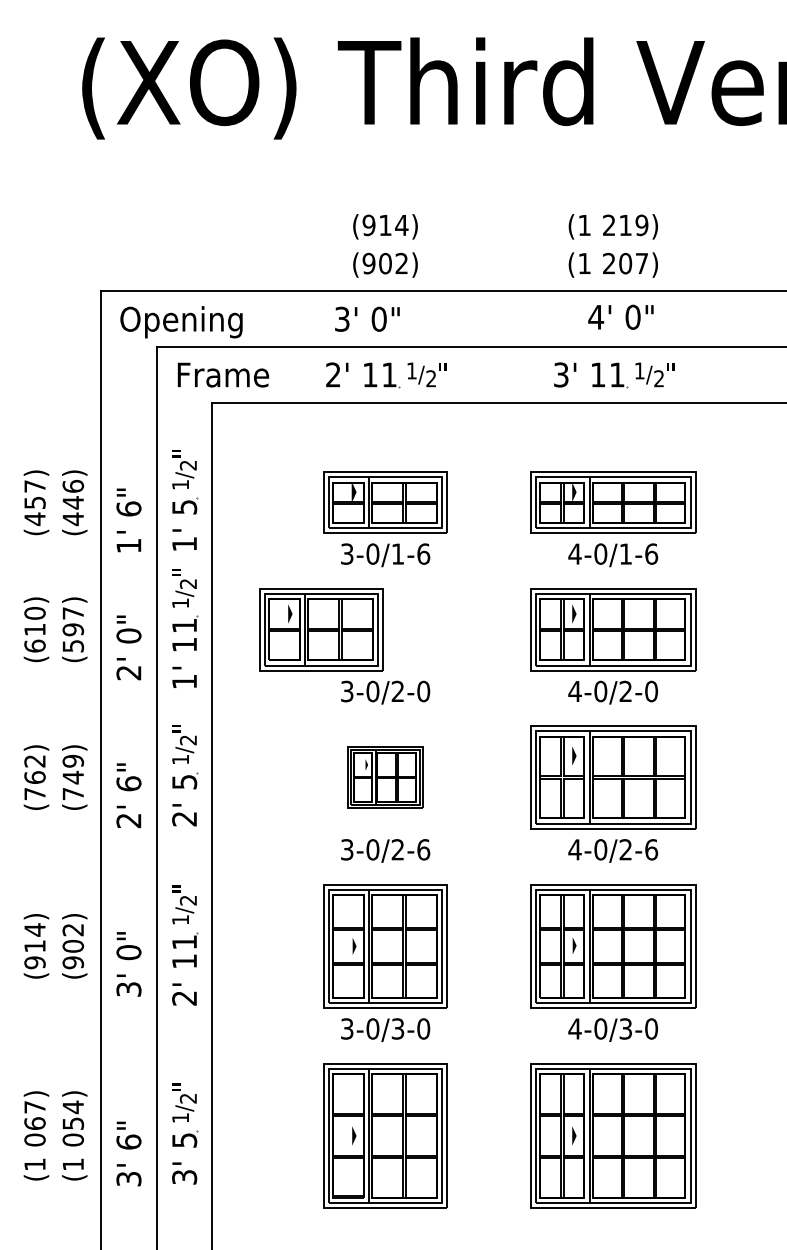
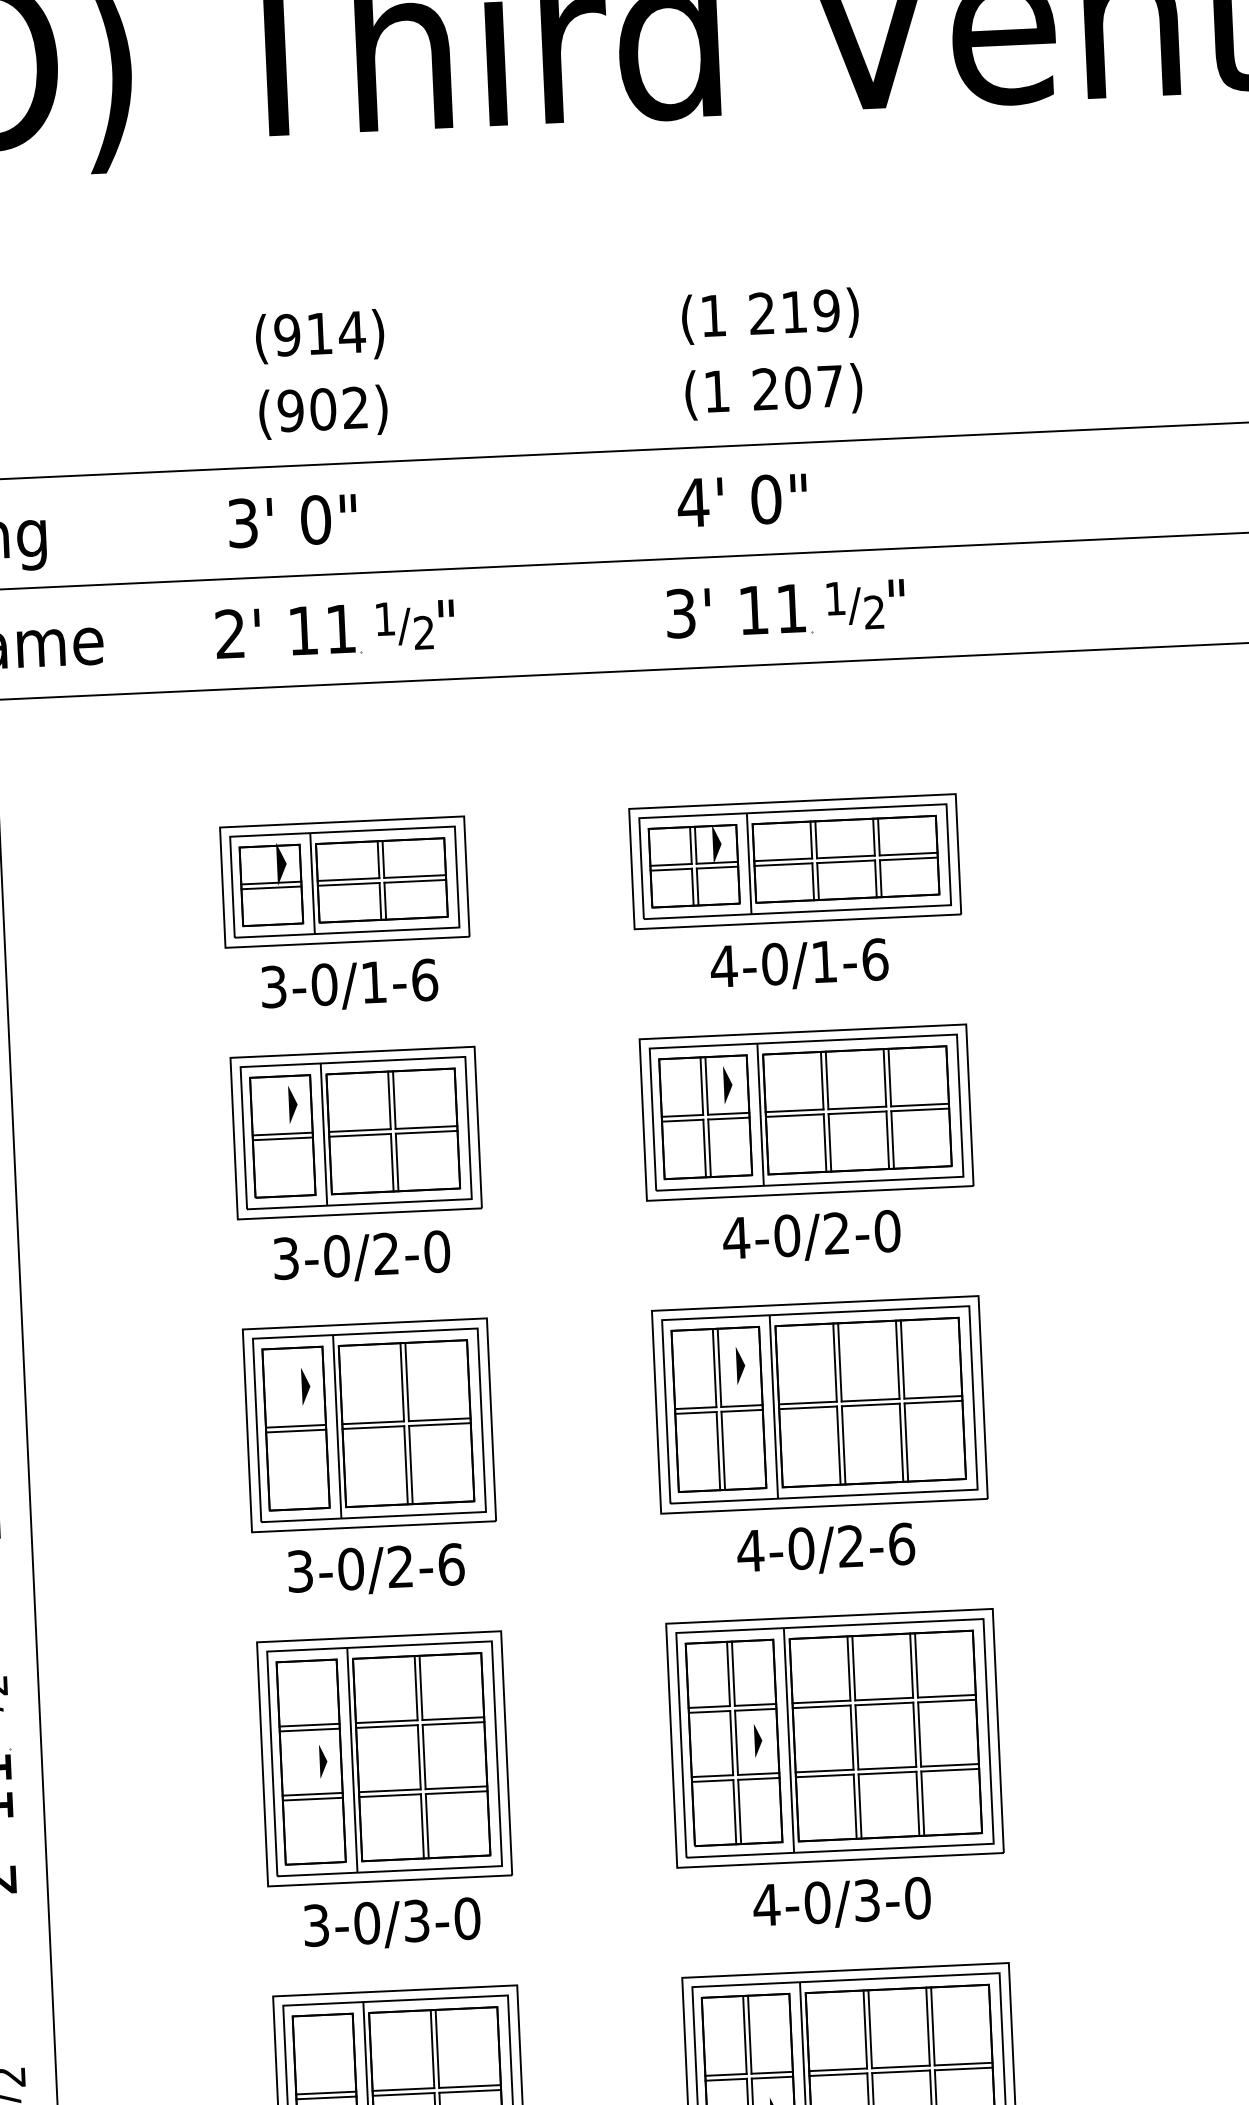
text: (620, 316) -> (741, 499), moved
part: (321, 629) -> (356, 1132), moved
part: (385, 777) -> (369, 1425), size x1.67

